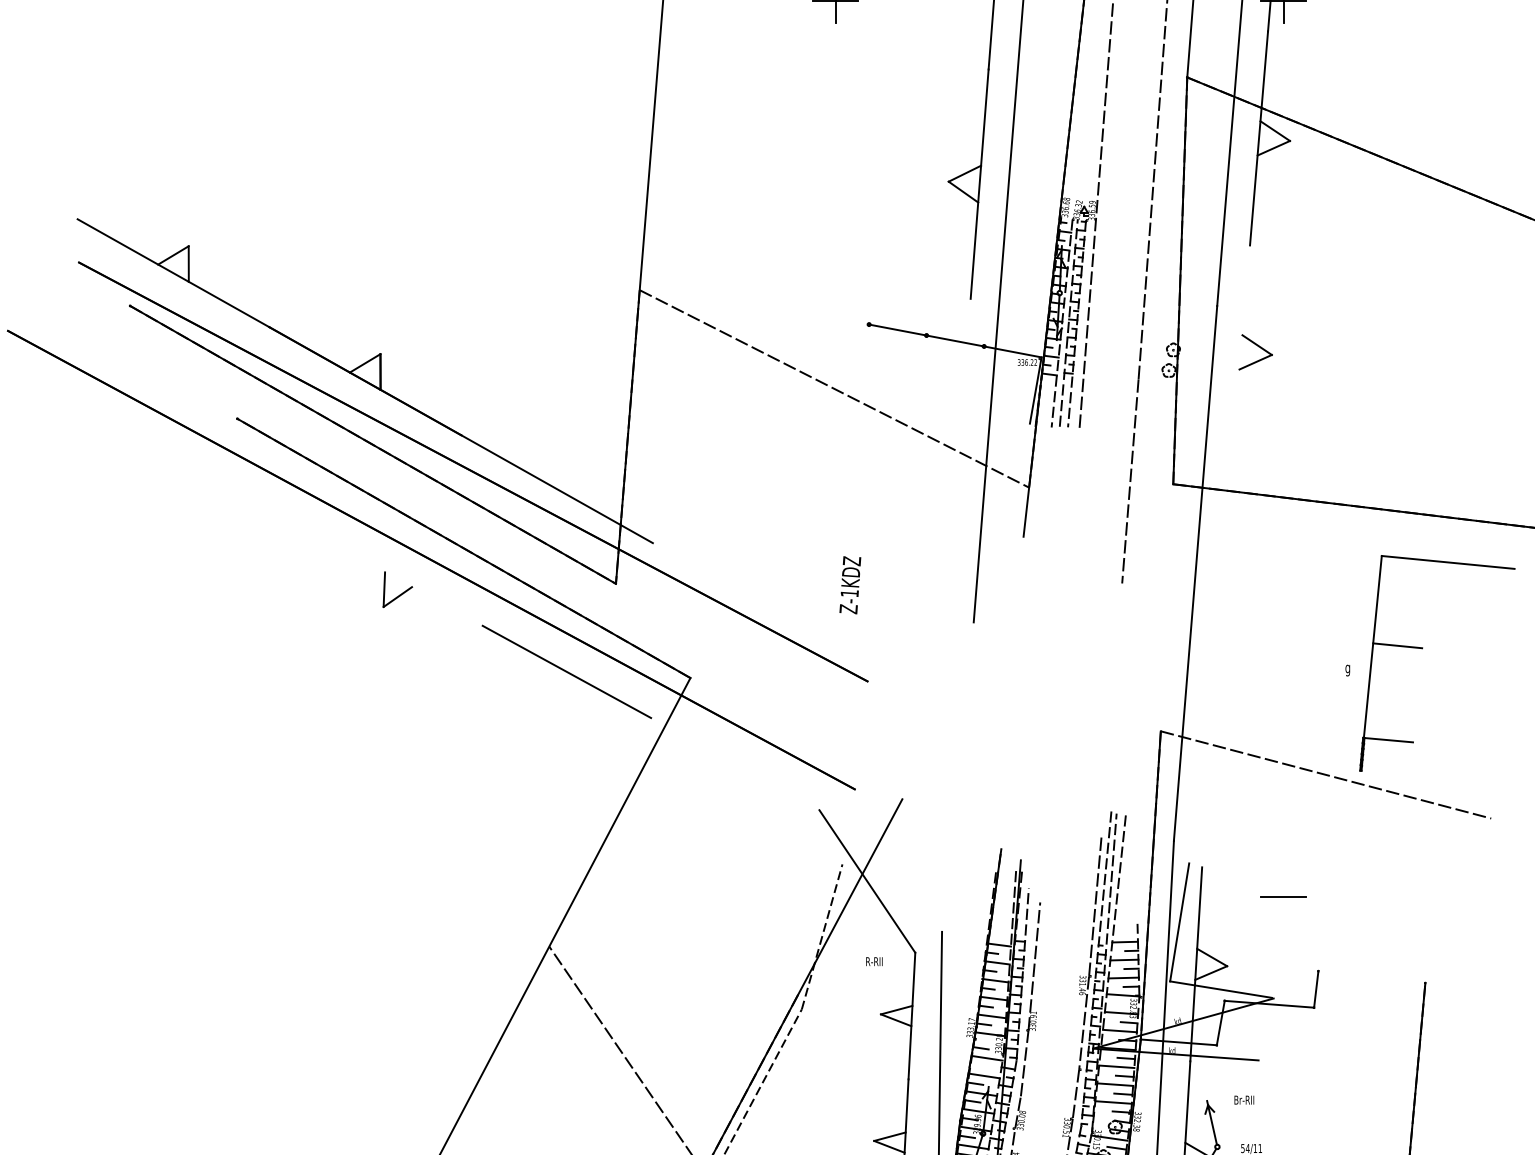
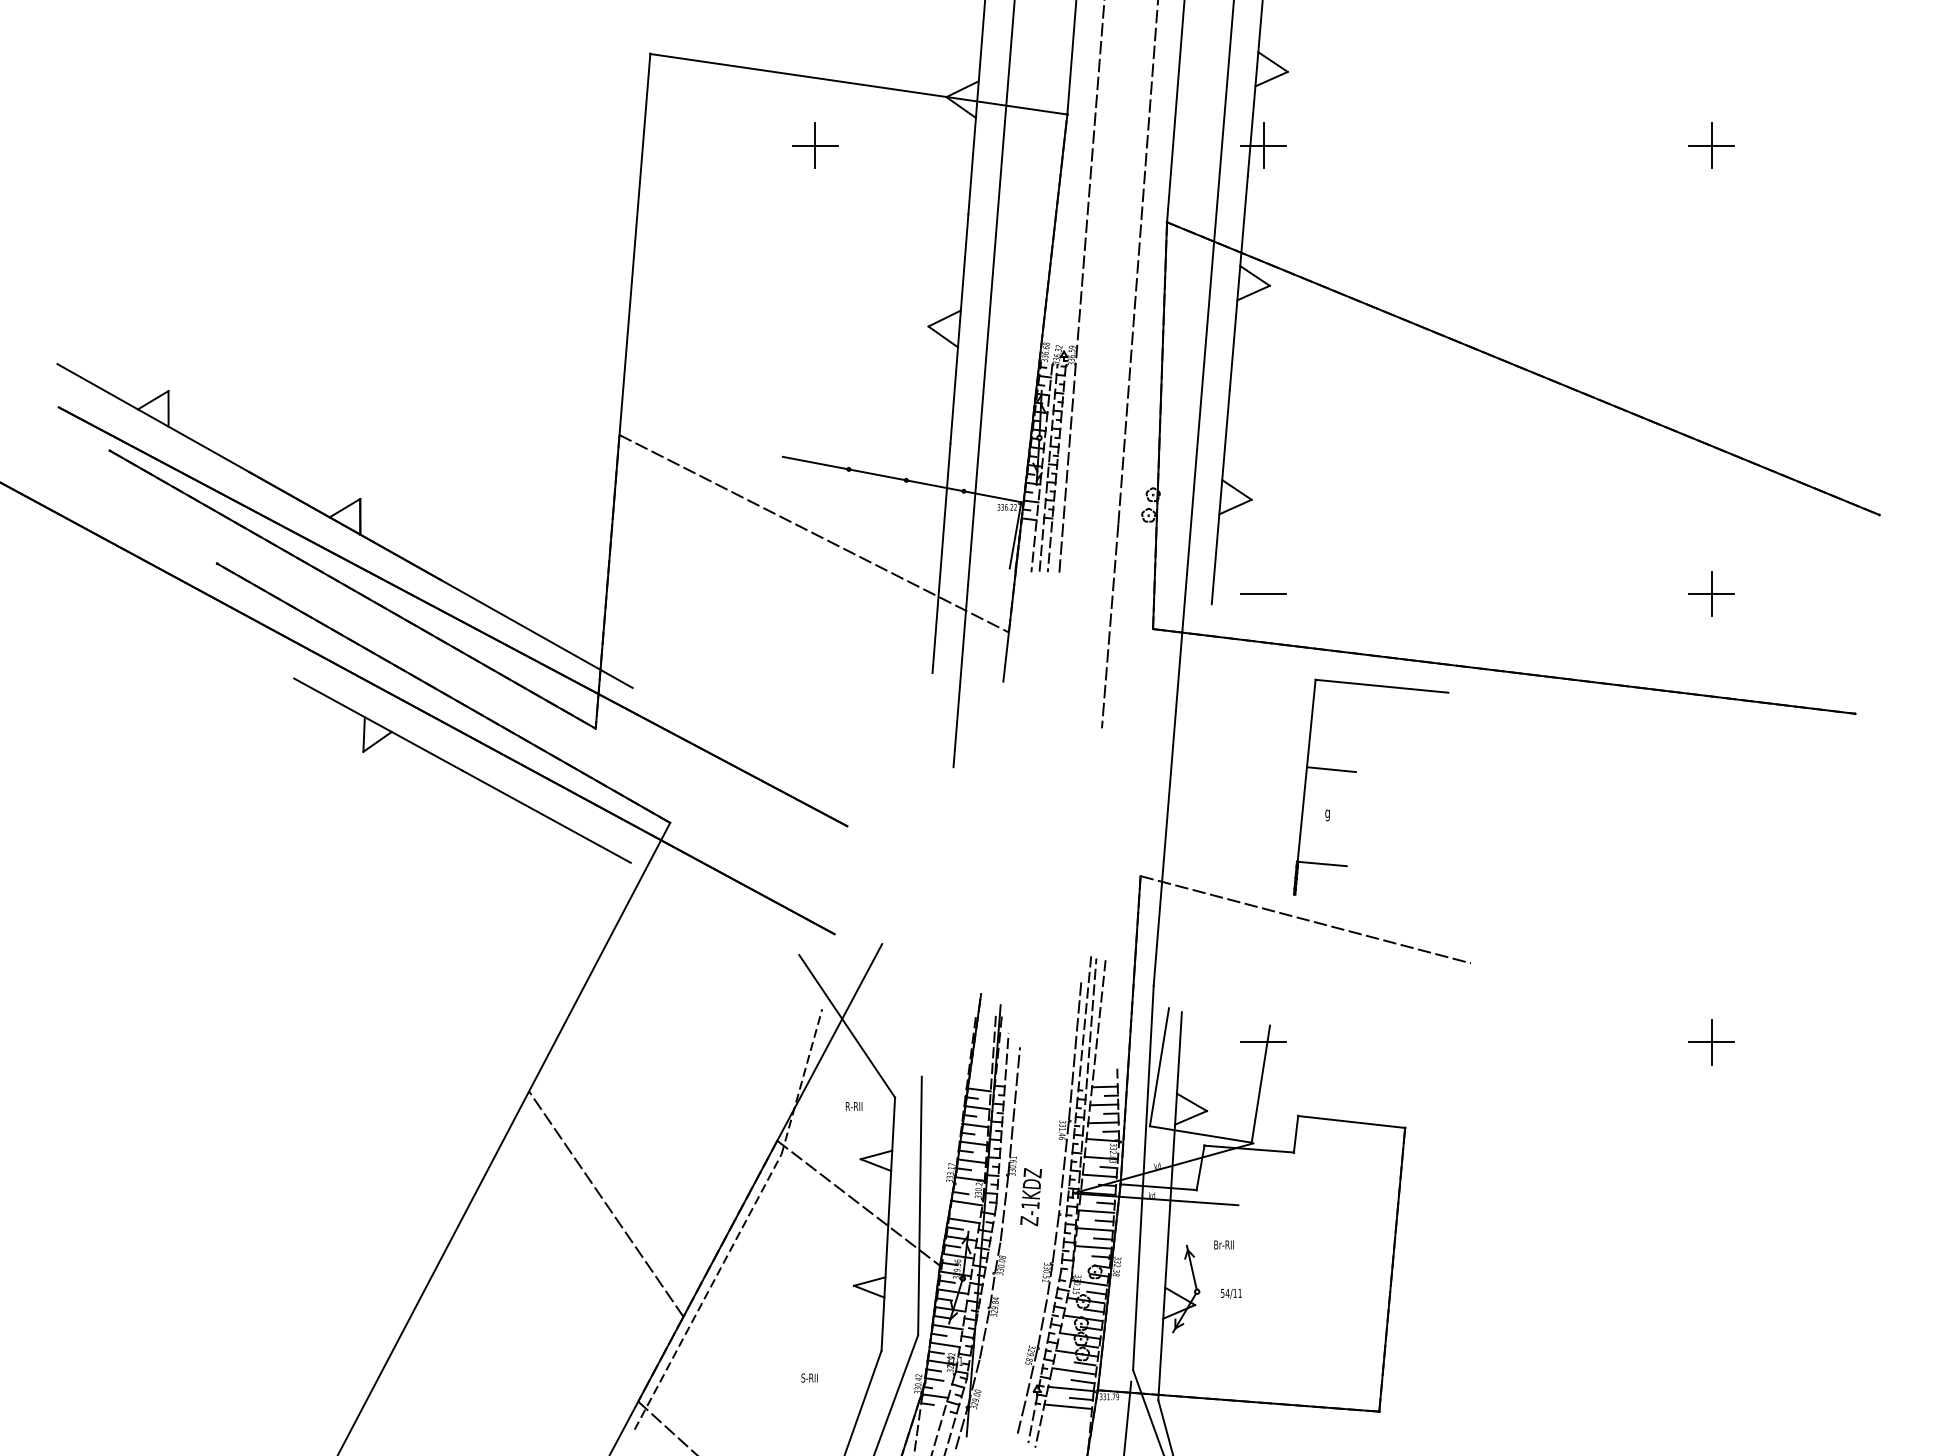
line: (835, 317) -> (815, 462), added
line: (1240, 352) -> (1220, 497), added
line: (961, 413) -> (941, 558), added
line: (1283, 449) -> (1263, 594), added
line: (398, 579) -> (378, 724), added
text: (849, 585) -> (1030, 1197), moved
part: (1422, 648) -> (1356, 772), moved
line: (1280, 938) -> (1260, 1083), added
line: (1371, 976) -> (1351, 1121), added
line: (878, 1057) -> (858, 1202), added

